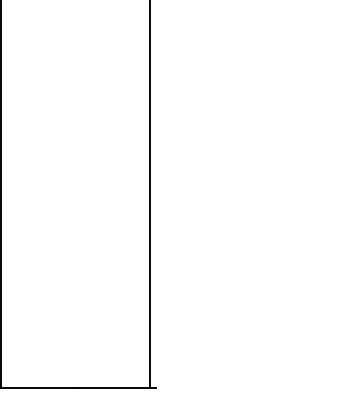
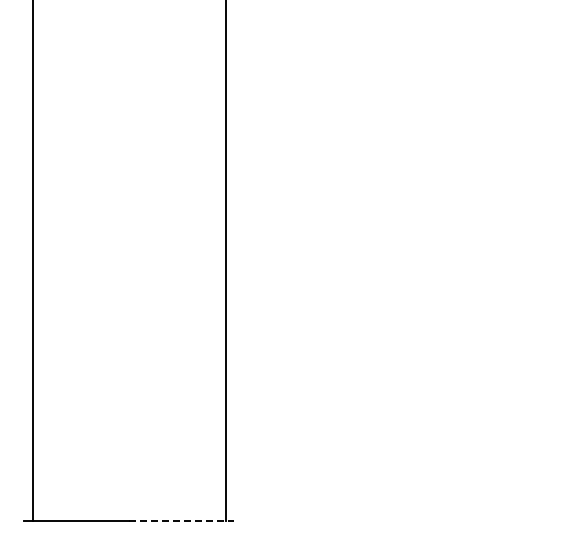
line: (116, 388) -> (182, 521), solid -> dashed

